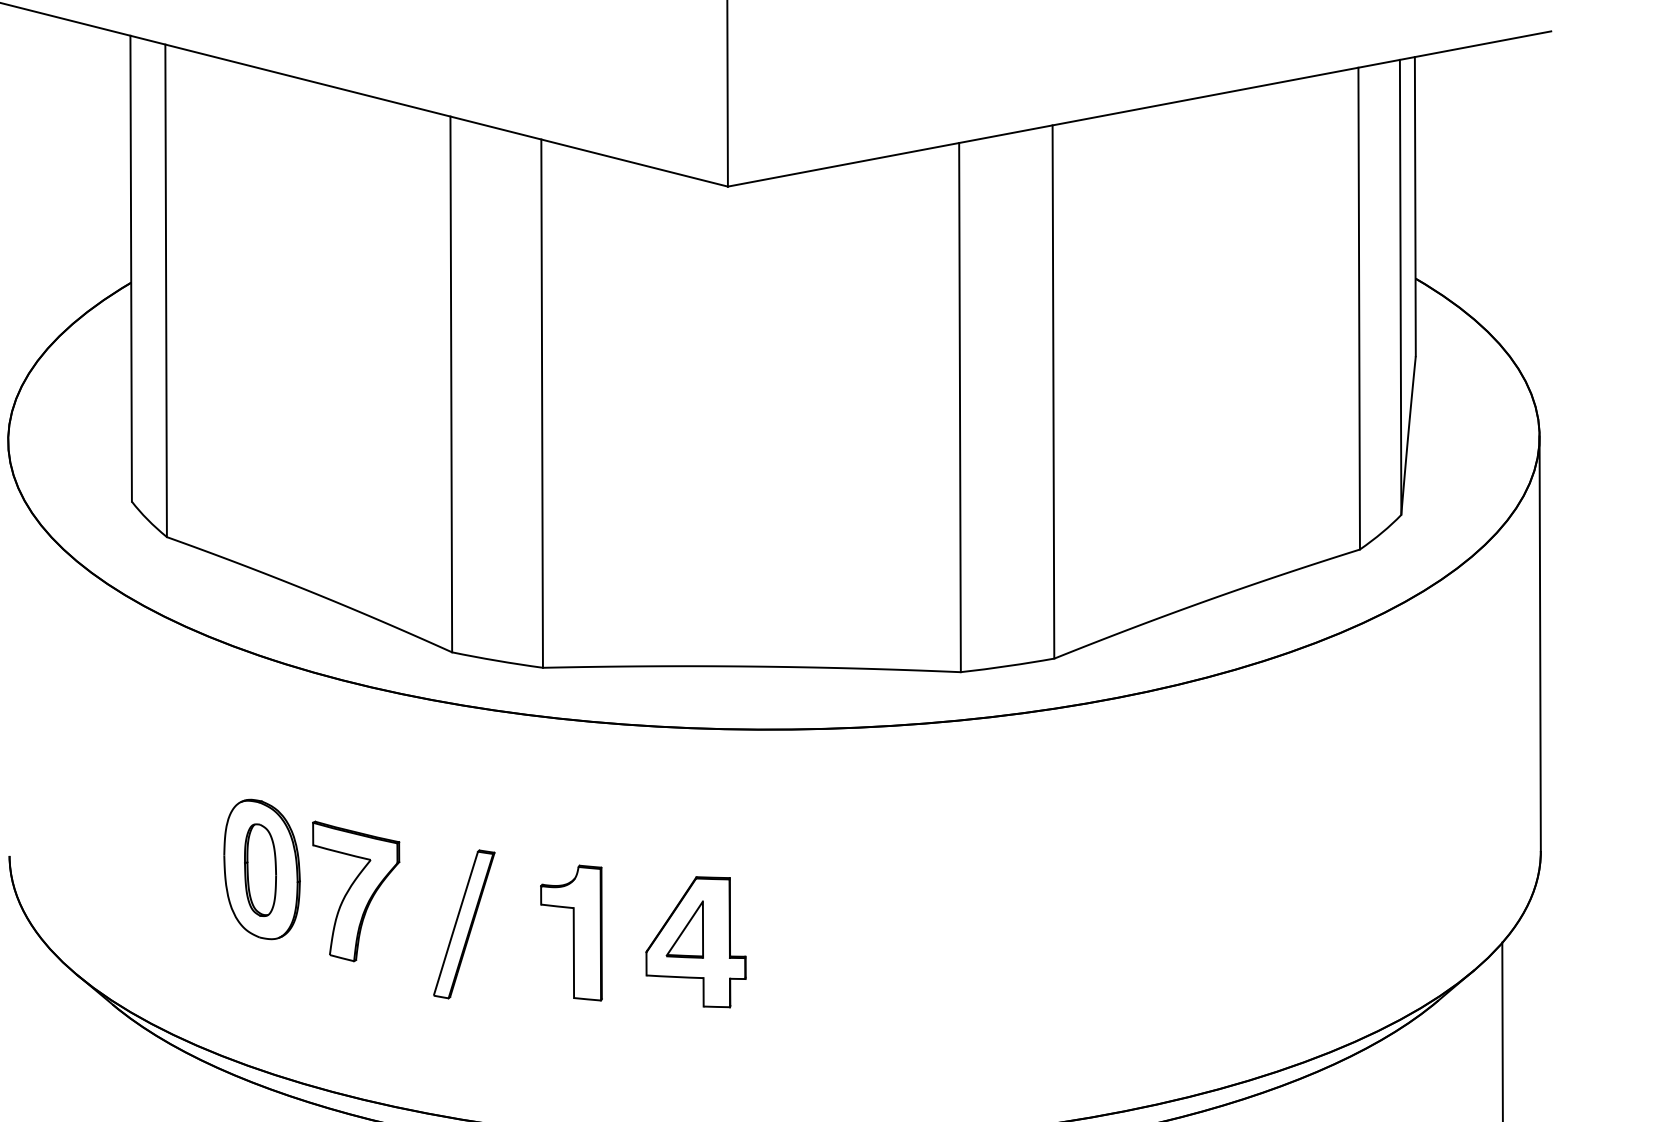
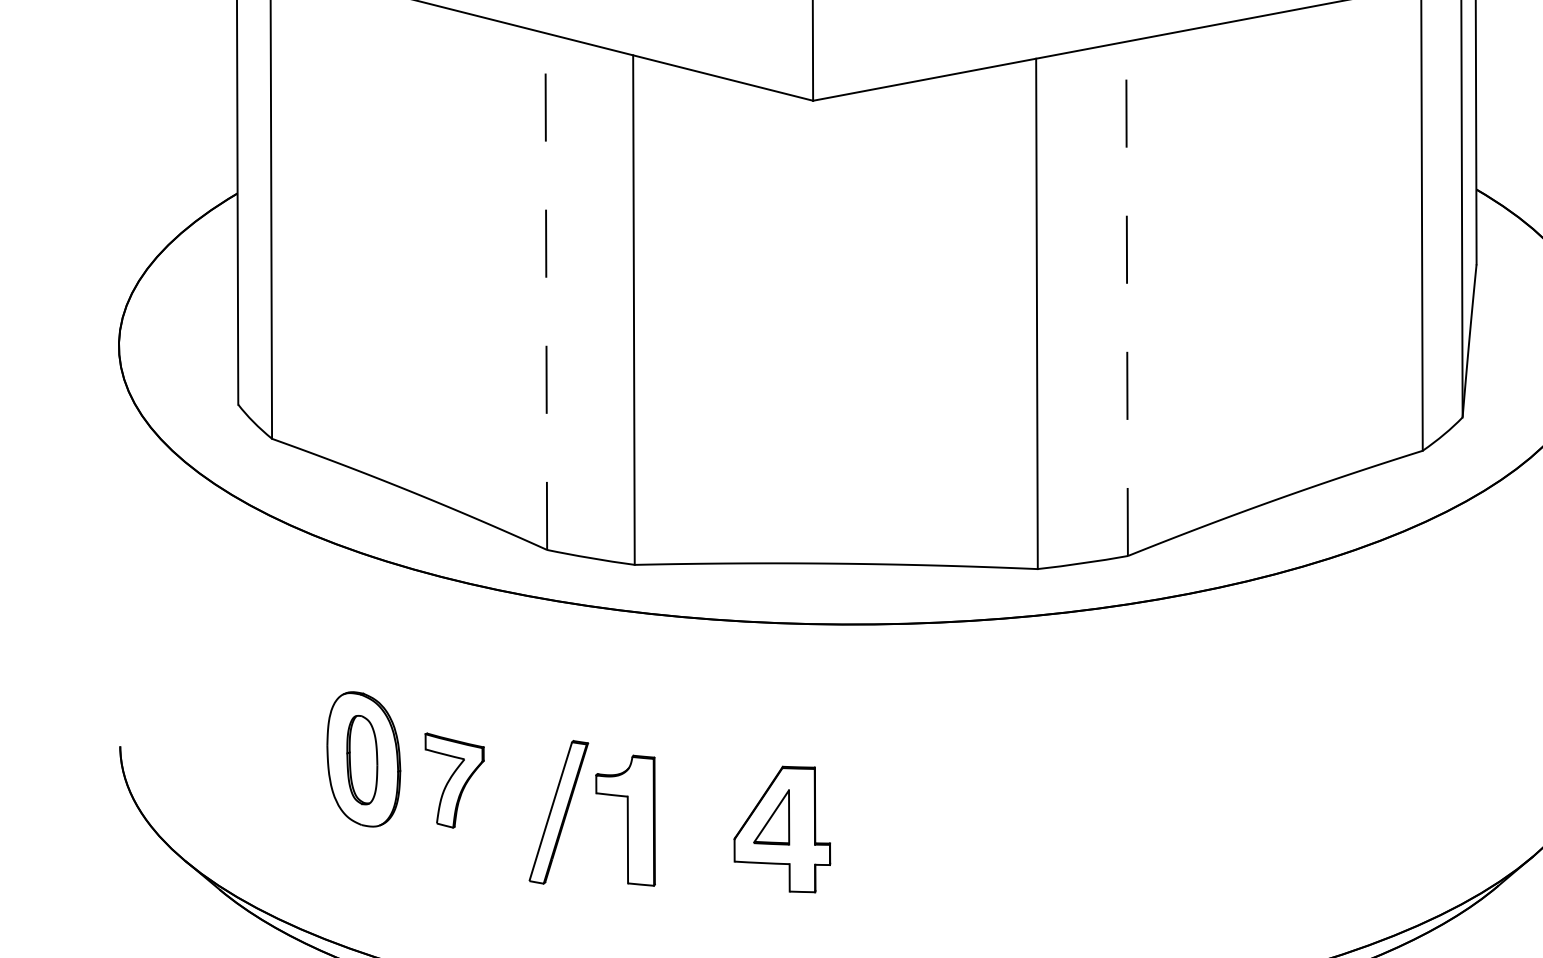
line: (451, 384) -> (546, 291), solid -> dashed
line: (1053, 392) -> (1127, 299), solid -> dashed
part: (356, 891) -> (454, 780), size x0.7
part: (571, 932) -> (625, 820), moved

